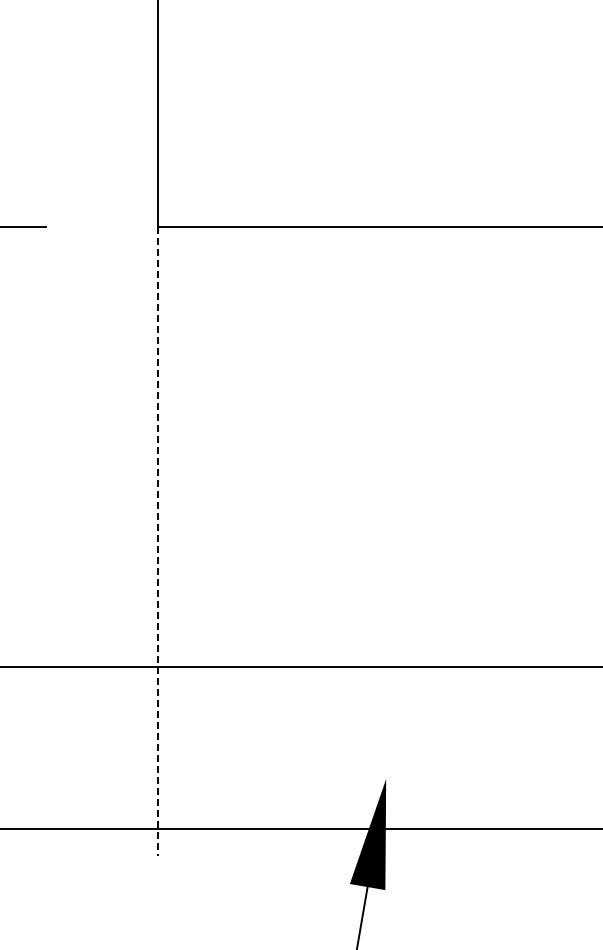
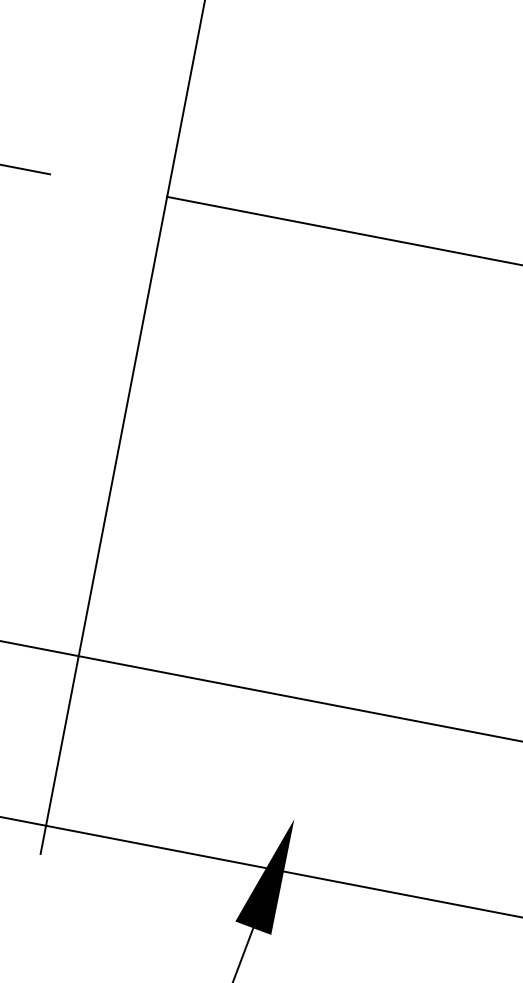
line: (157, 541) -> (103, 525), dashed -> solid

